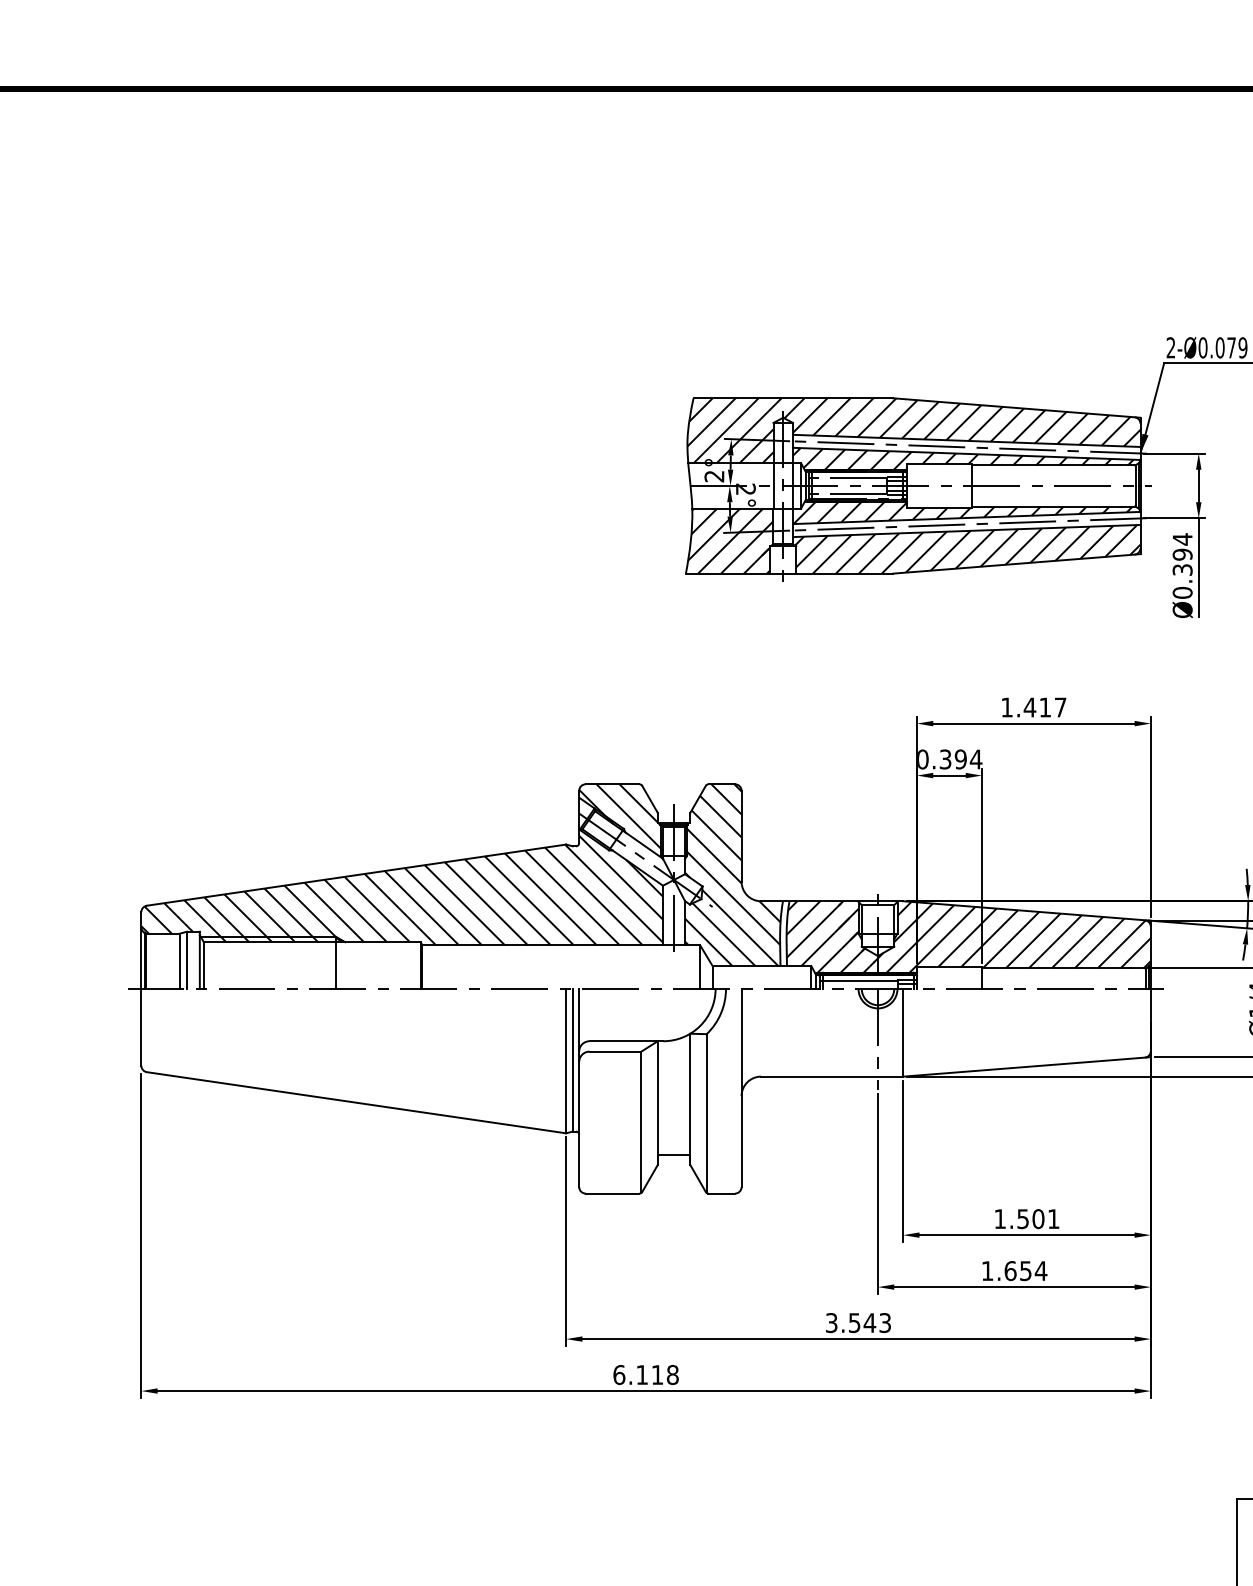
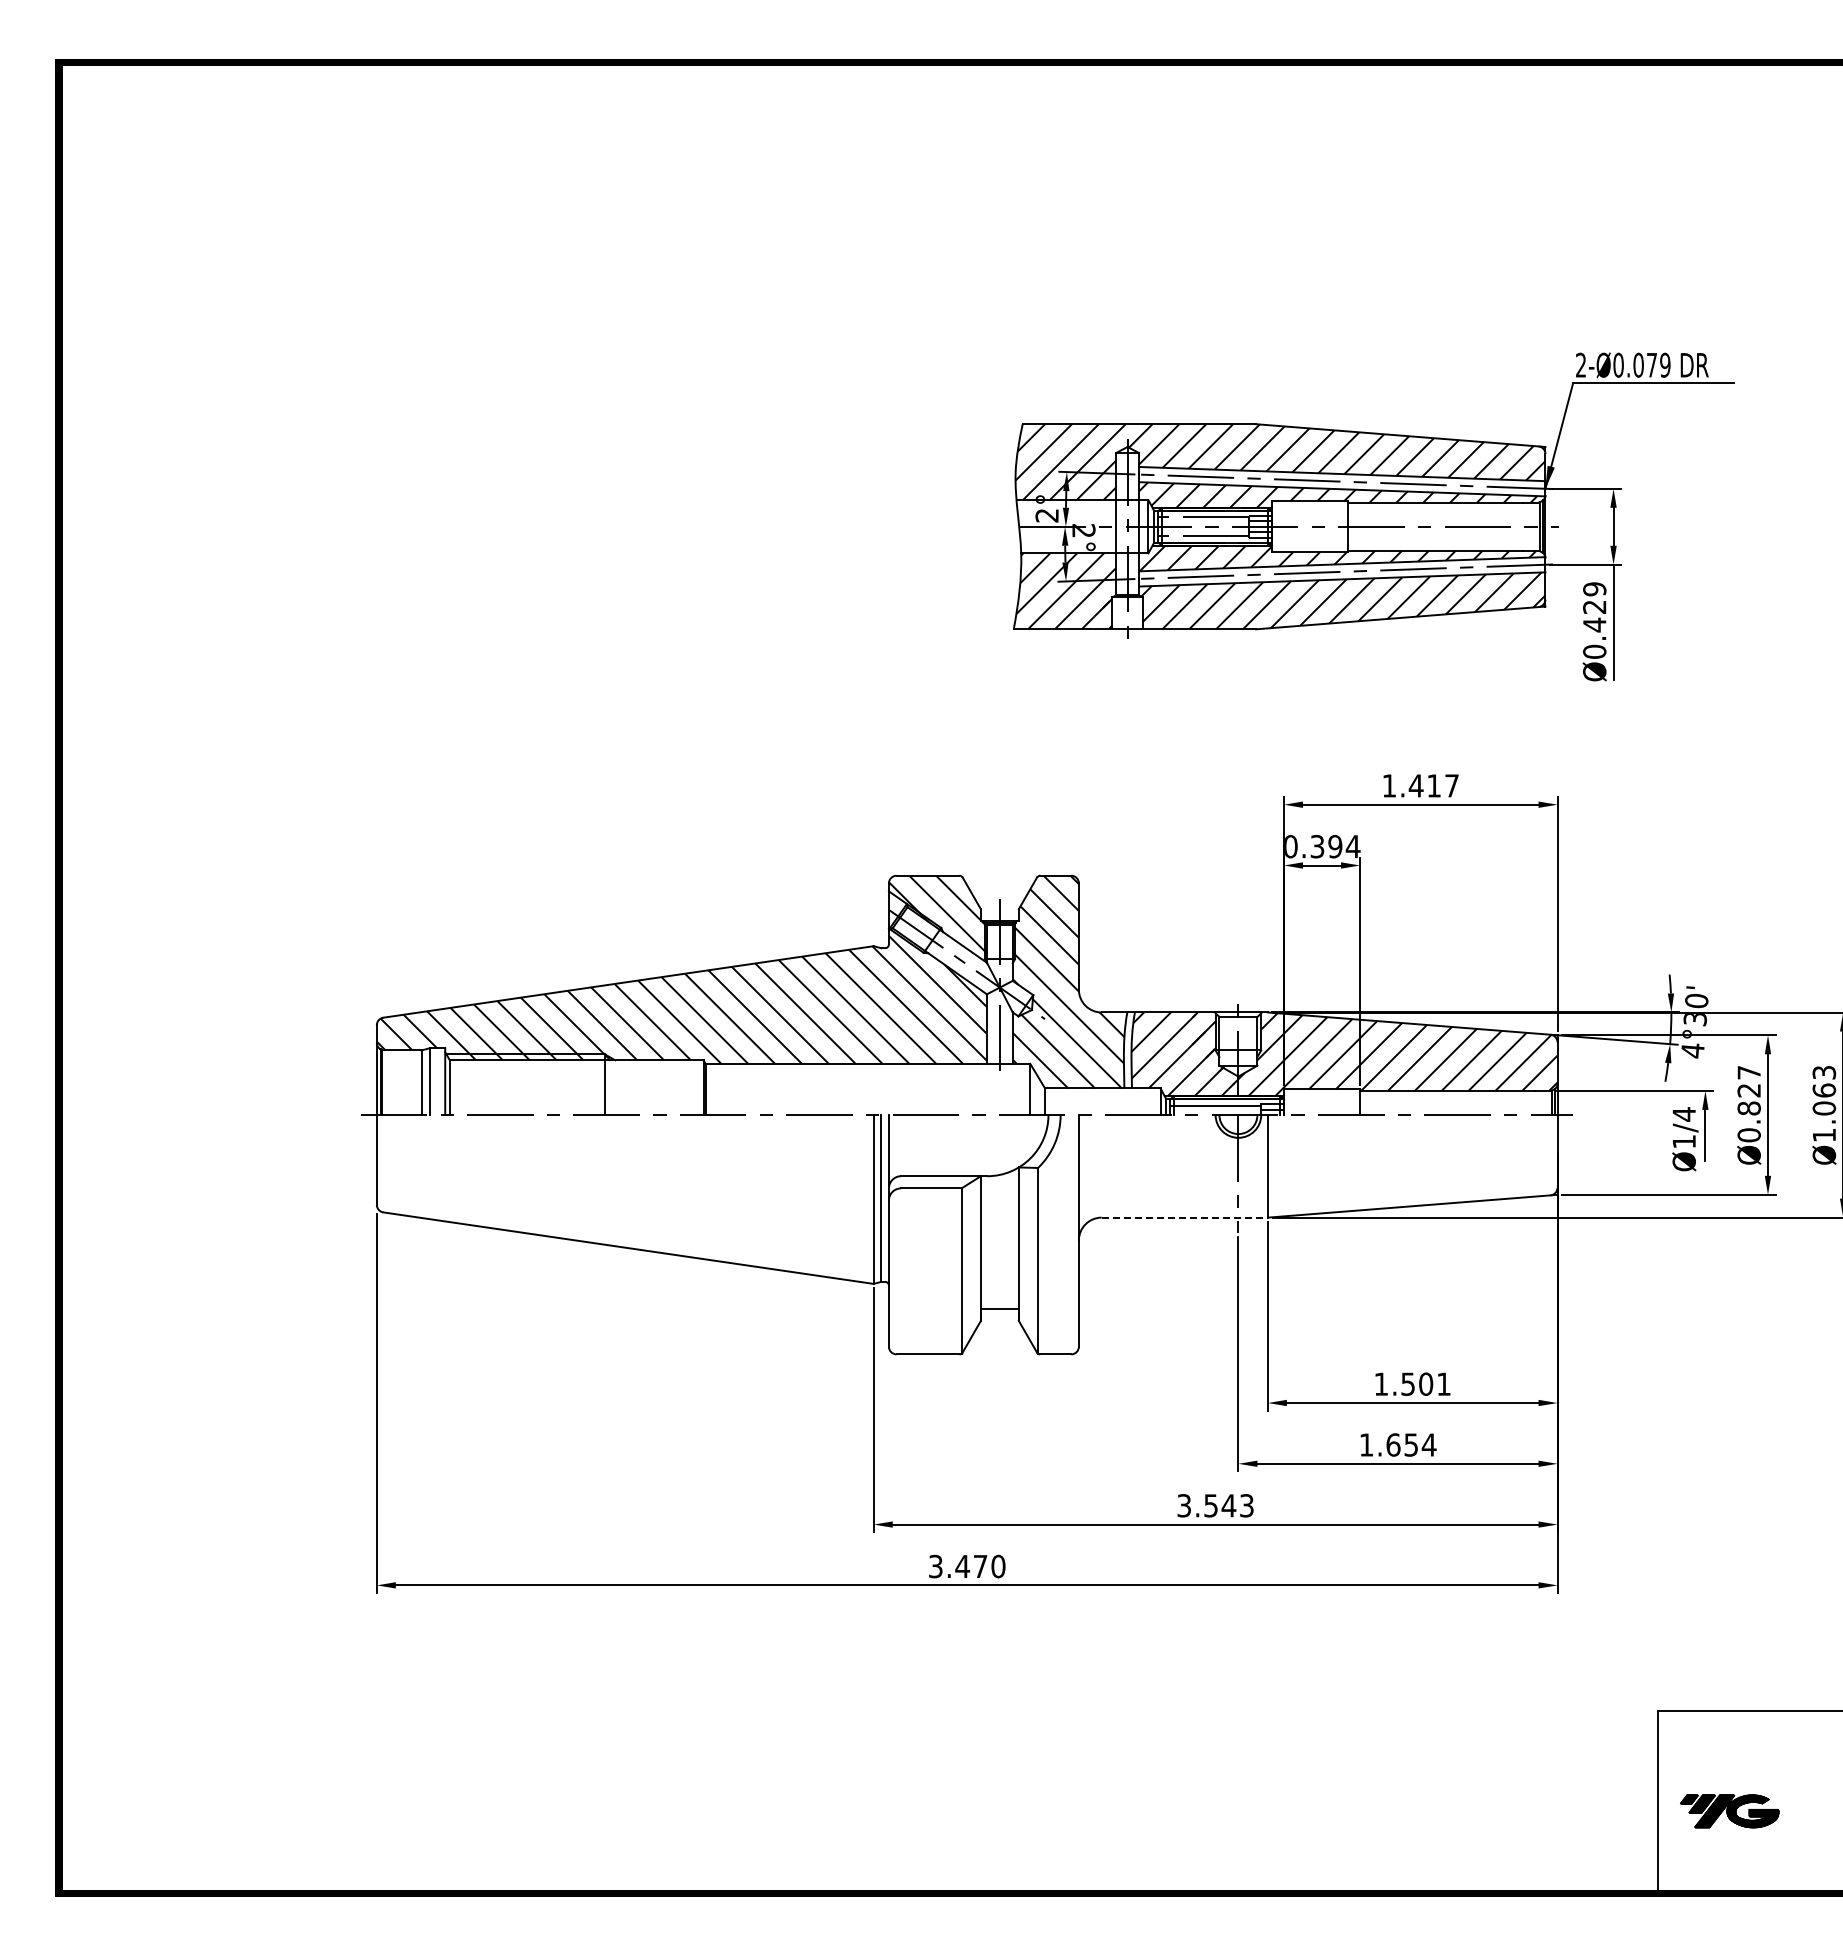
text: (1182, 554) -> (1594, 606), Ø0.394 -> Ø0.429
line: (832, 1076) -> (1185, 1217), solid -> dashed
text: (646, 1374) -> (967, 1566), 6.118 -> 3.470

